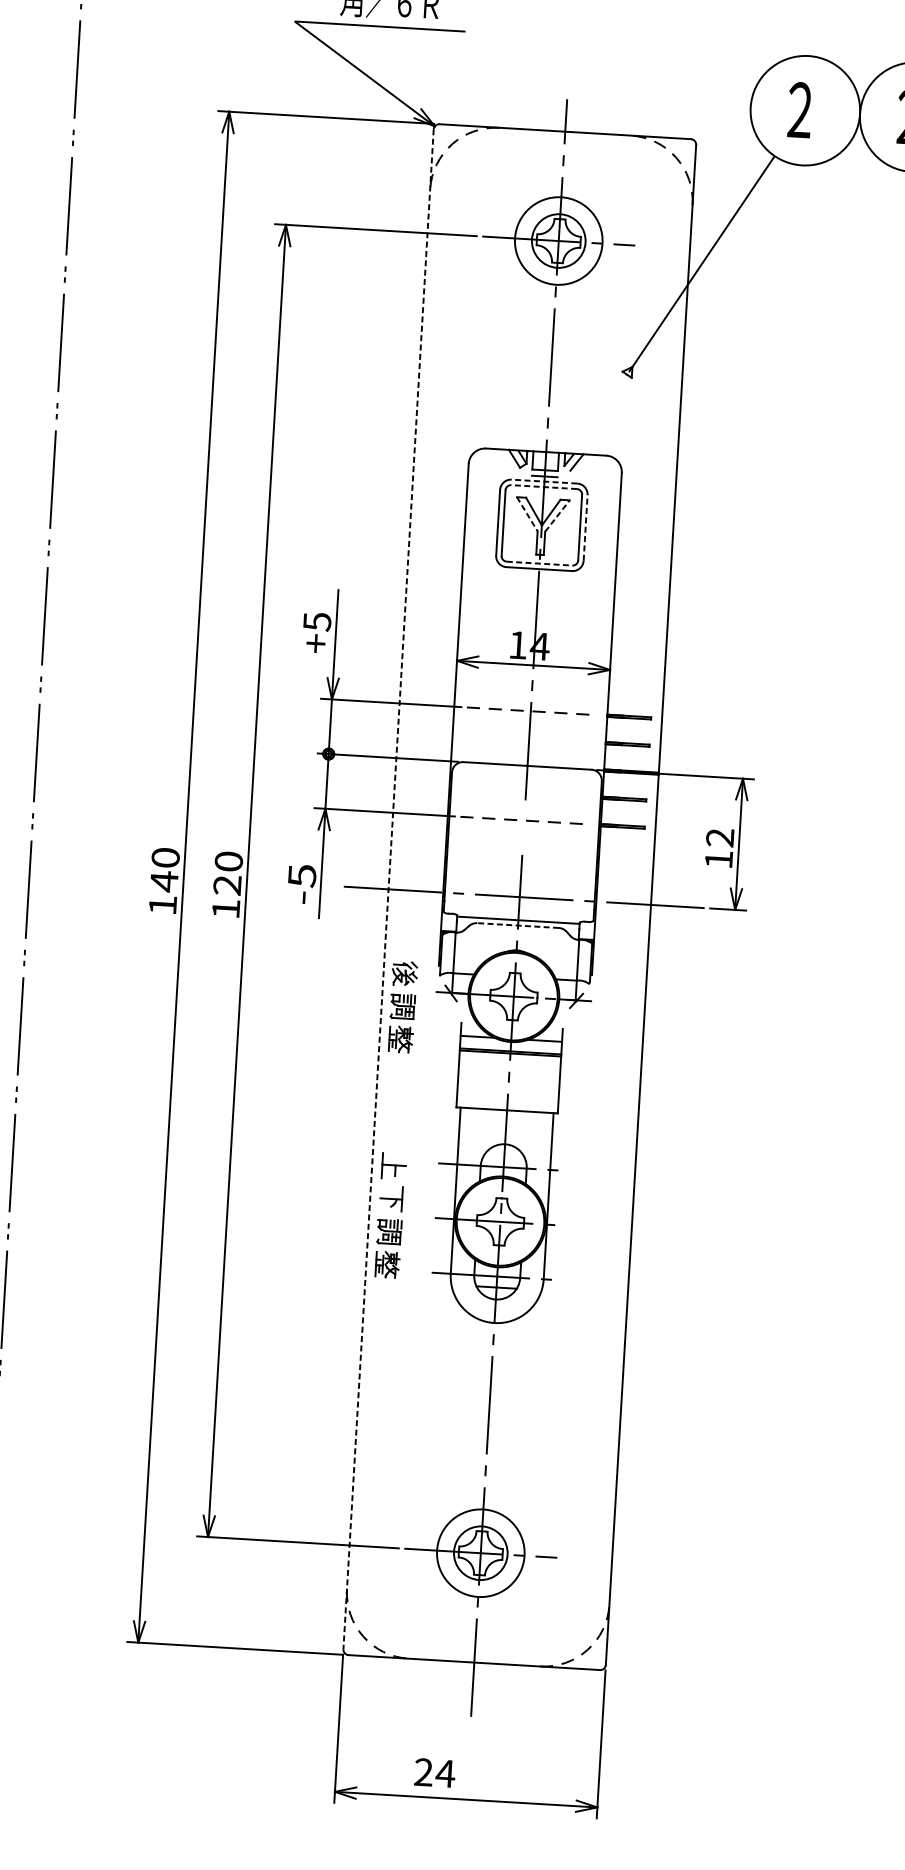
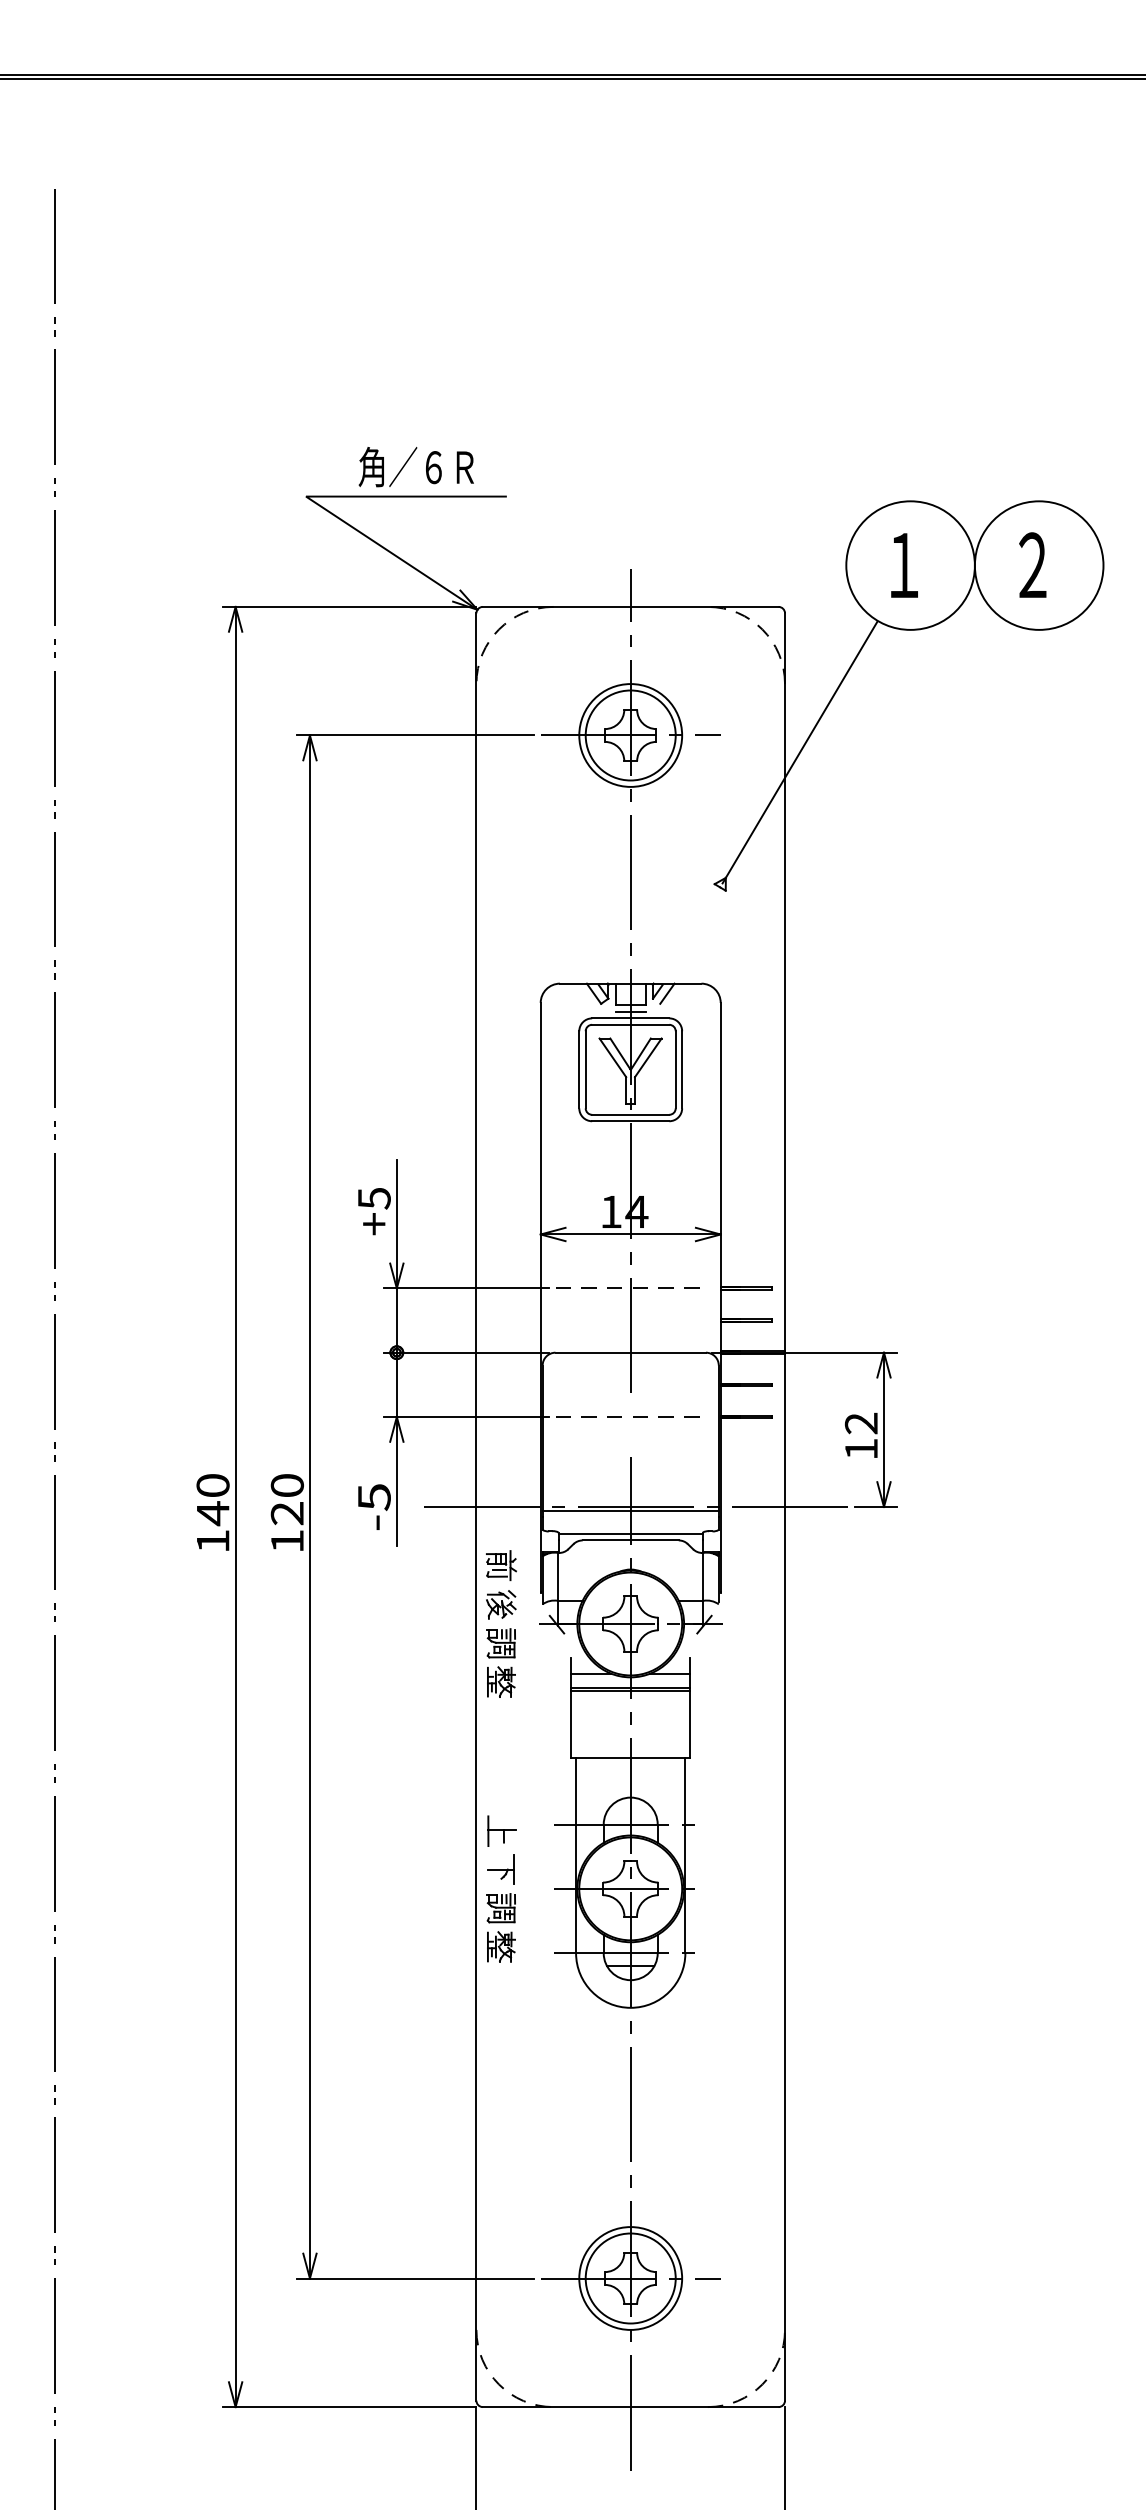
text: (799, 109) -> (903, 564), ２ -> １
circle: (558, 241) -> (630, 735), size x1.43
line: (544, 481) -> (630, 1018), dashed -> solid
line: (543, 486) -> (630, 1024), dashed -> solid
line: (527, 514) -> (613, 1058), dashed -> solid
line: (557, 515) -> (648, 1057), dashed -> solid
line: (585, 527) -> (682, 1069), dashed -> solid
line: (539, 563) -> (630, 1114), dashed -> solid
line: (388, 889) -> (476, 1507), dashed -> solid
line: (519, 900) -> (630, 1510), added
line: (517, 925) -> (630, 1540), dashed -> solid
part: (406, 940) -> (501, 1565), added
circle: (480, 1553) -> (630, 2278), size x1.43

